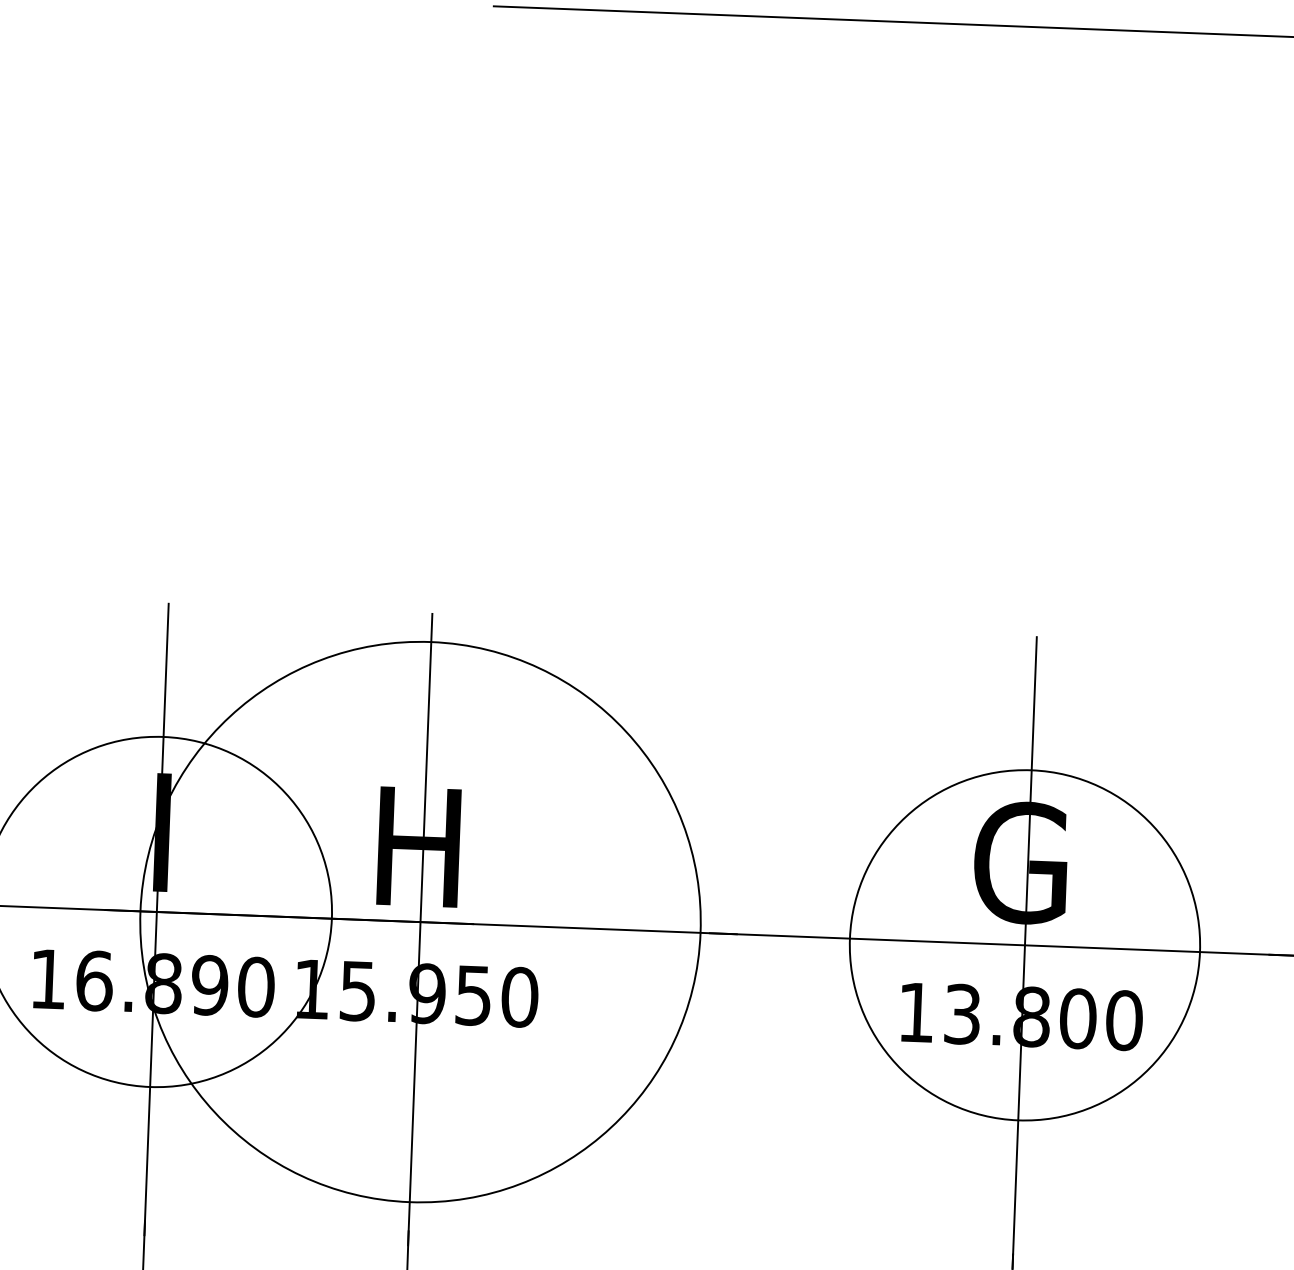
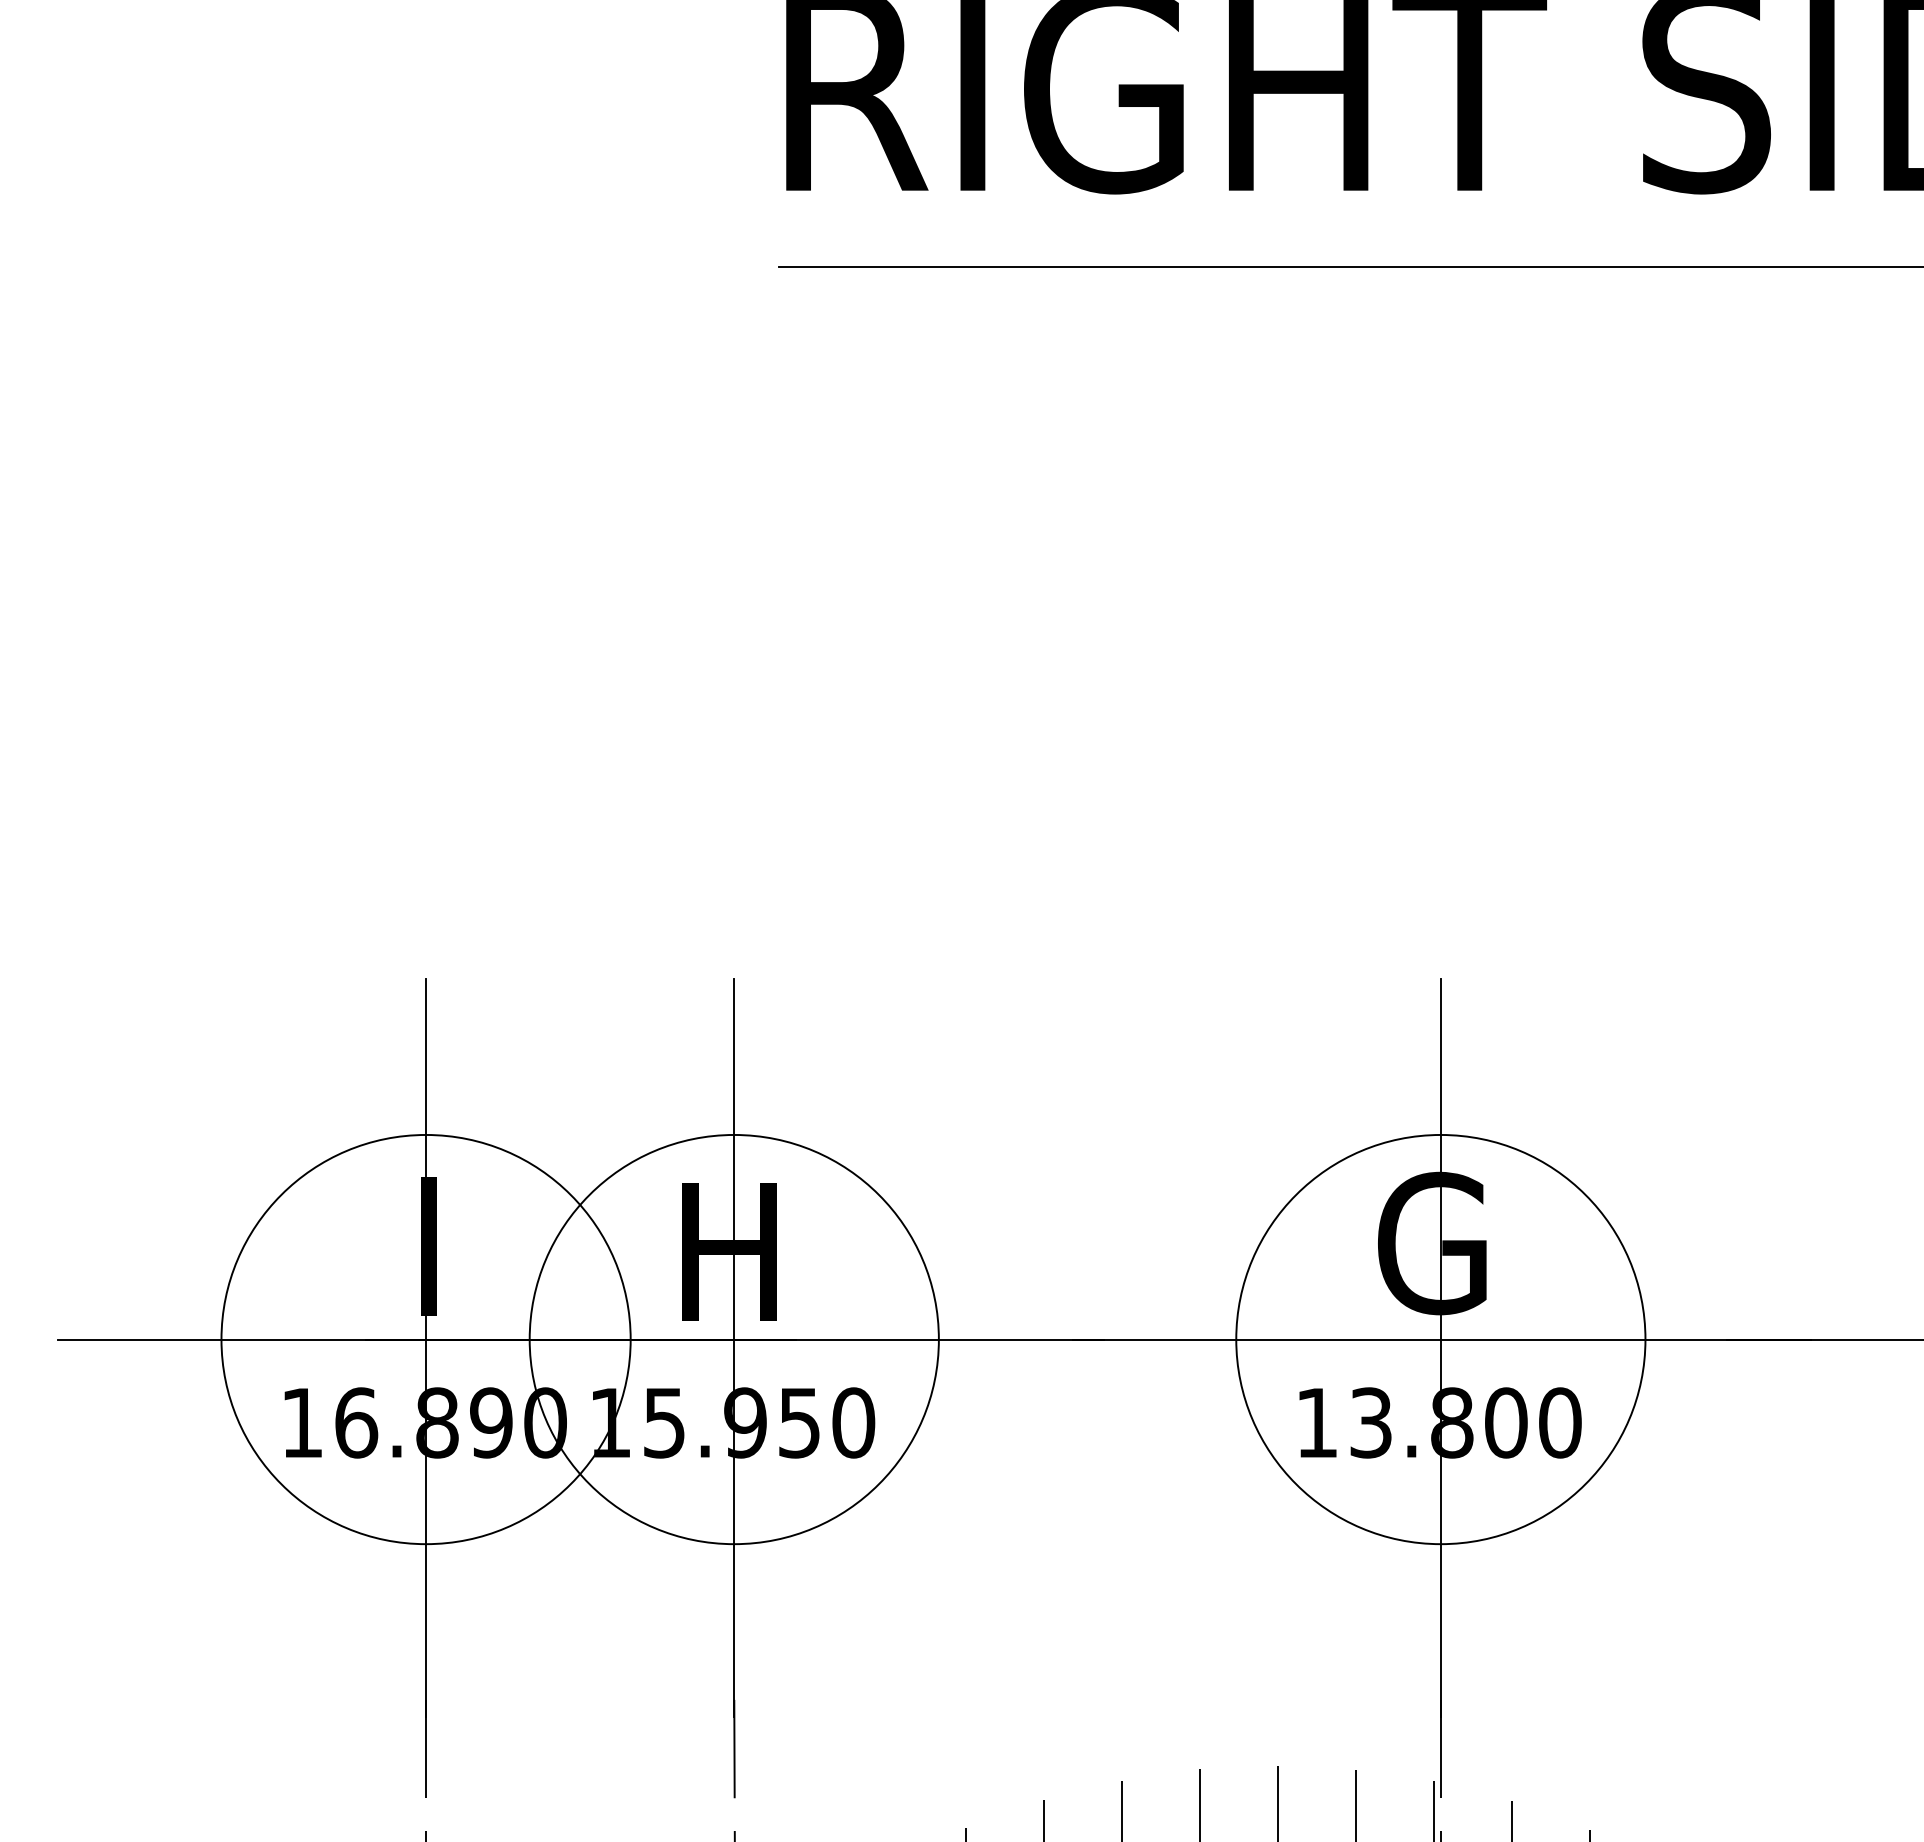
circle: (419, 922) -> (733, 1339), size x0.62

